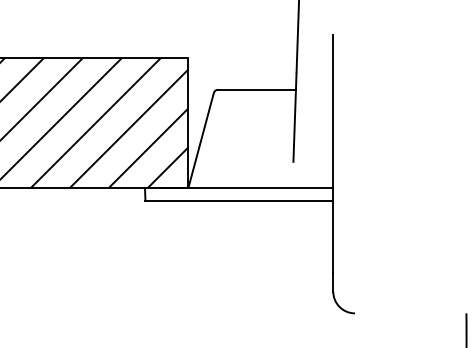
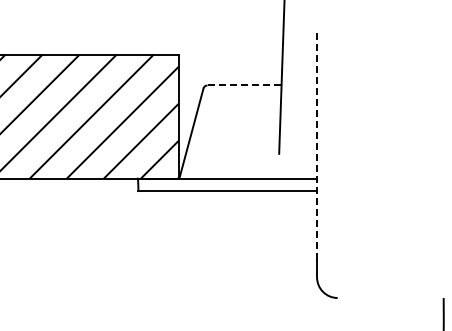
line: (258, 89) -> (245, 85), solid -> dashed
line: (333, 154) -> (317, 146), solid -> dashed

